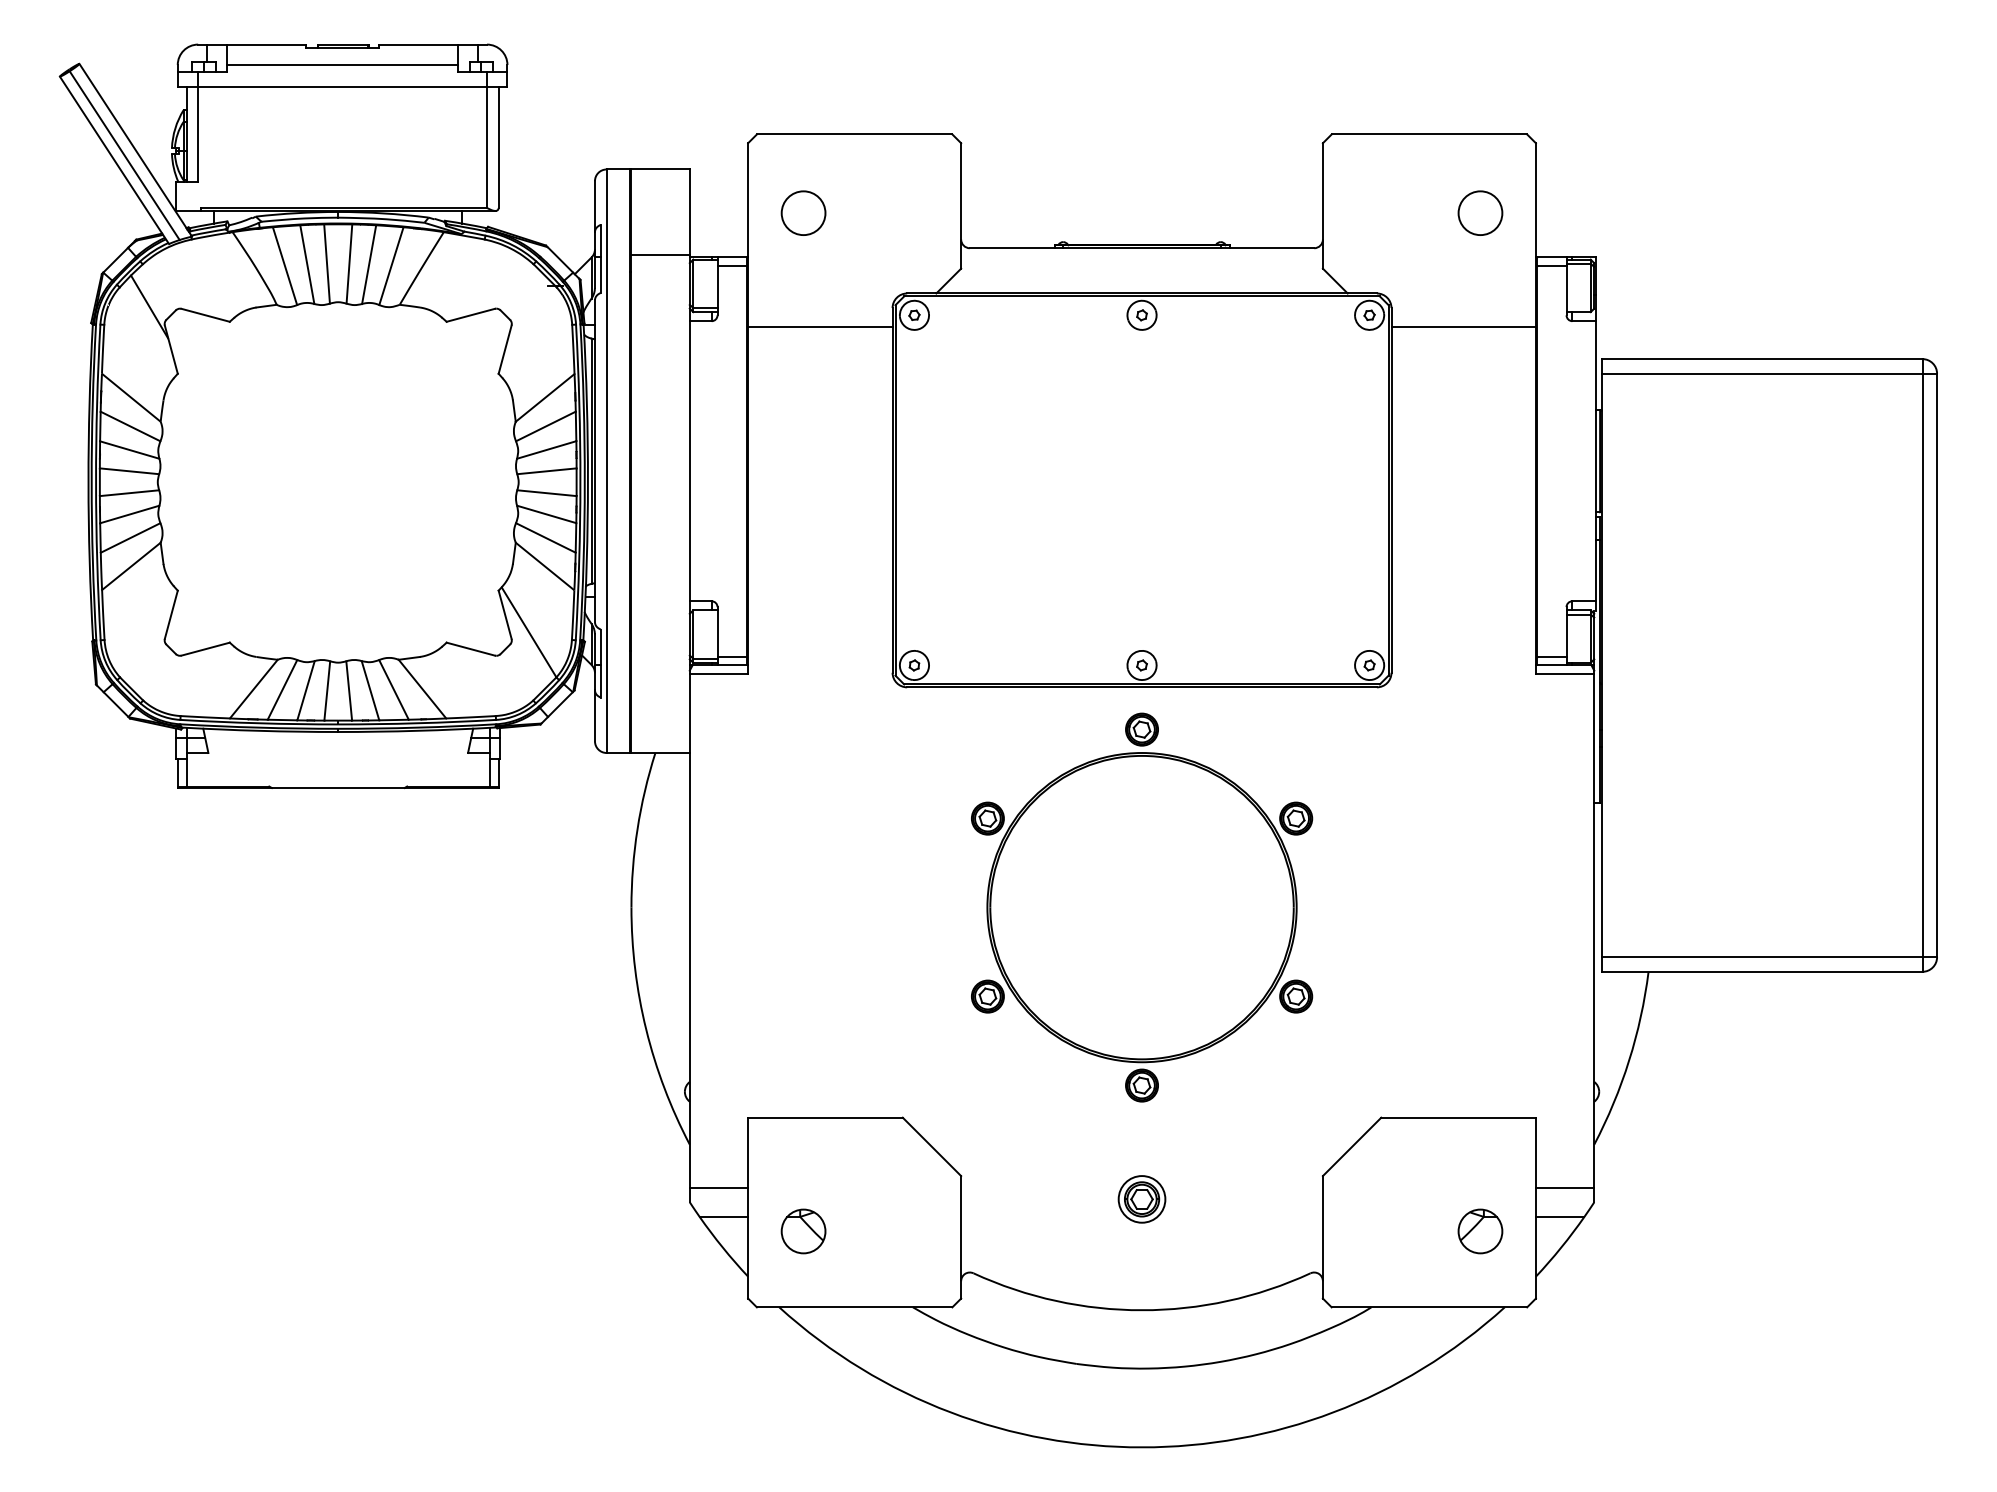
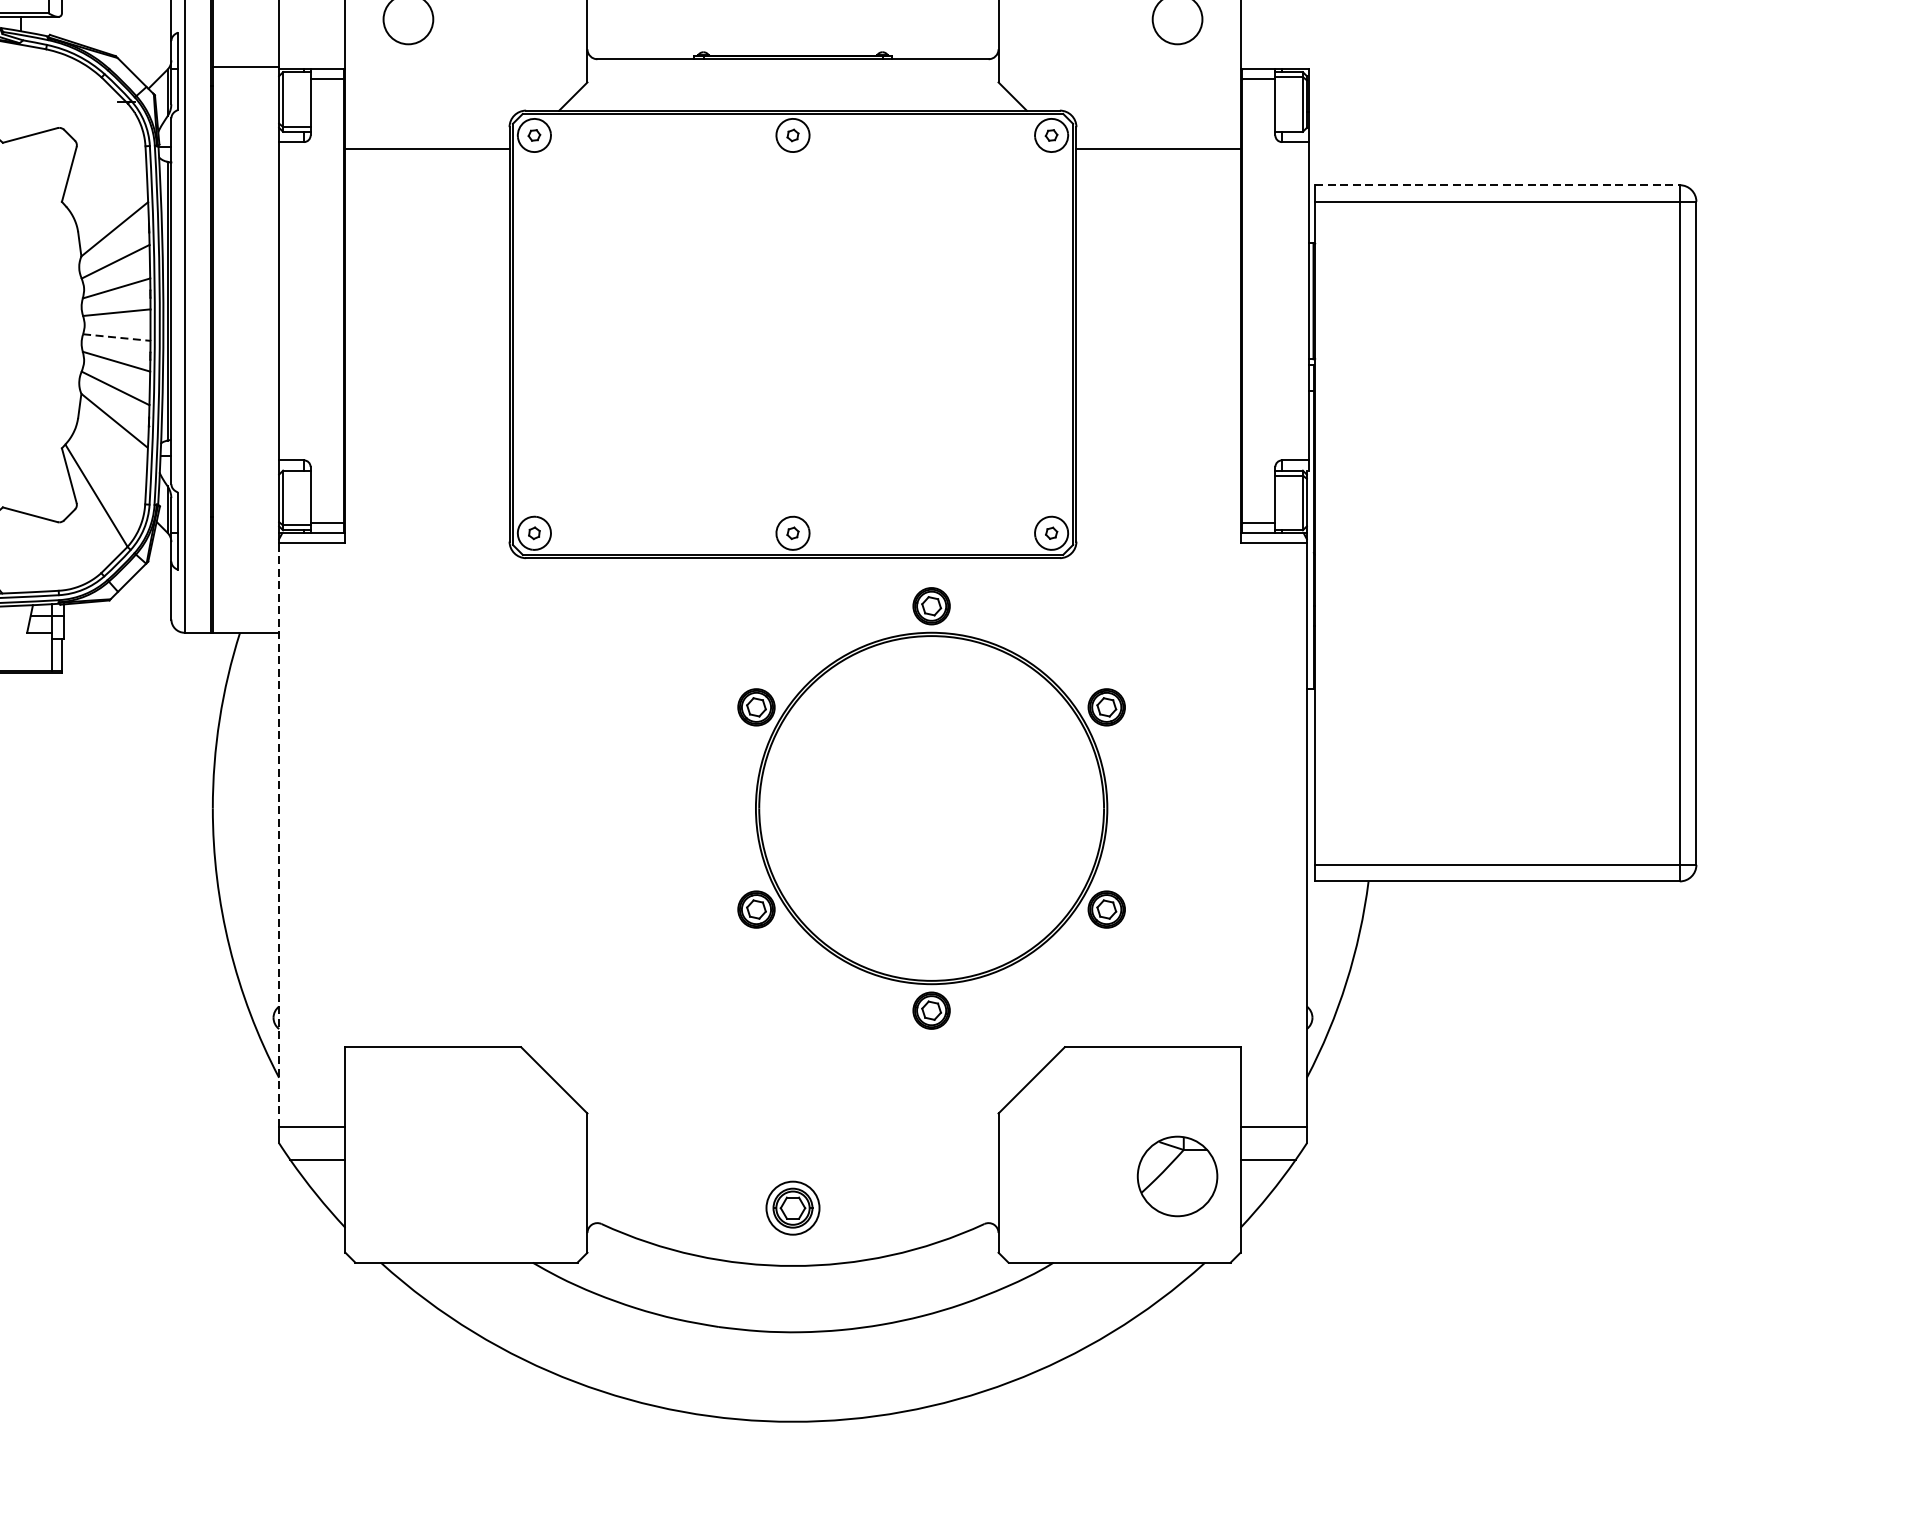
line: (1762, 359) -> (1498, 185), solid -> dashed
line: (546, 493) -> (116, 337), solid -> dashed
part: (1142, 907) -> (932, 808), moved
line: (689, 930) -> (278, 834), solid -> dashed
part: (1141, 1199) -> (792, 1208), moved
part: (803, 1231) -> (408, 1176), removed
part: (1480, 1231) -> (1177, 1176), size x1.6

